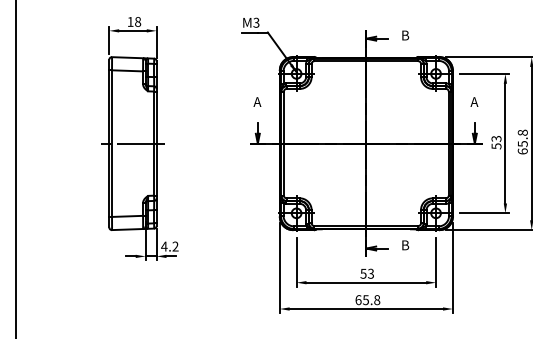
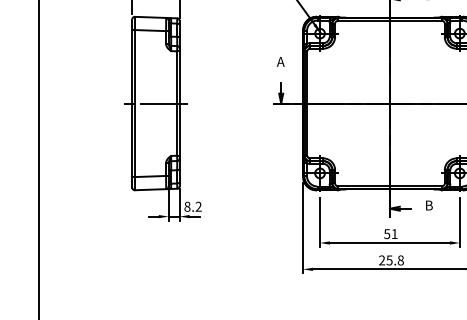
text: (164, 246) -> (187, 206), 4.2 -> 8.2
text: (370, 273) -> (394, 233), 53 -> 51
text: (358, 300) -> (382, 260), 65.8 -> 25.8

